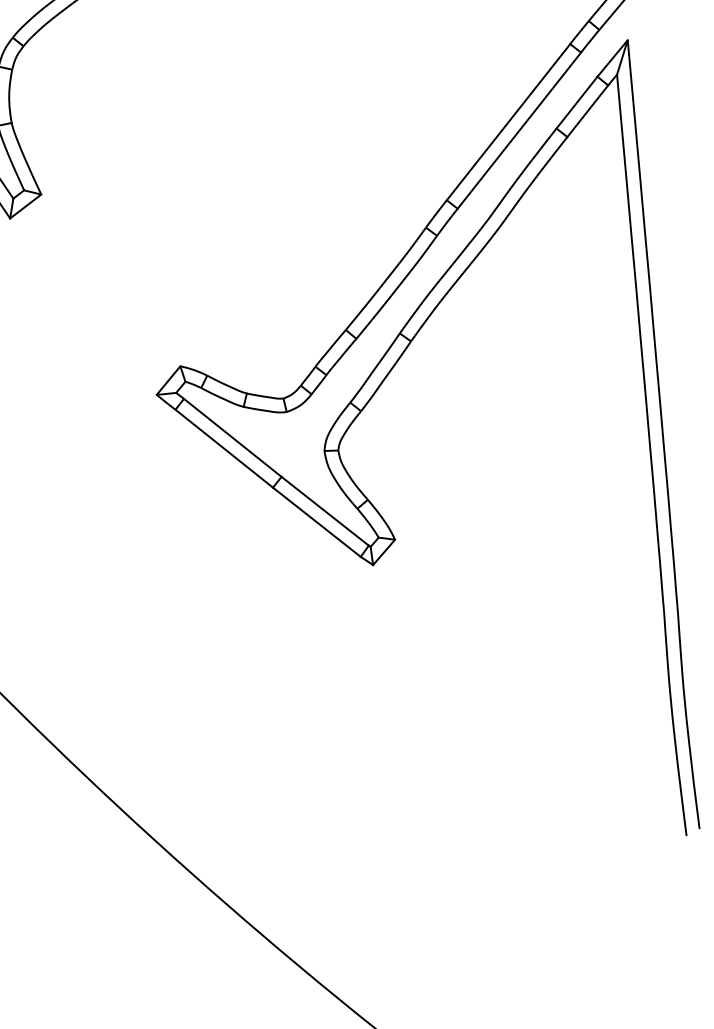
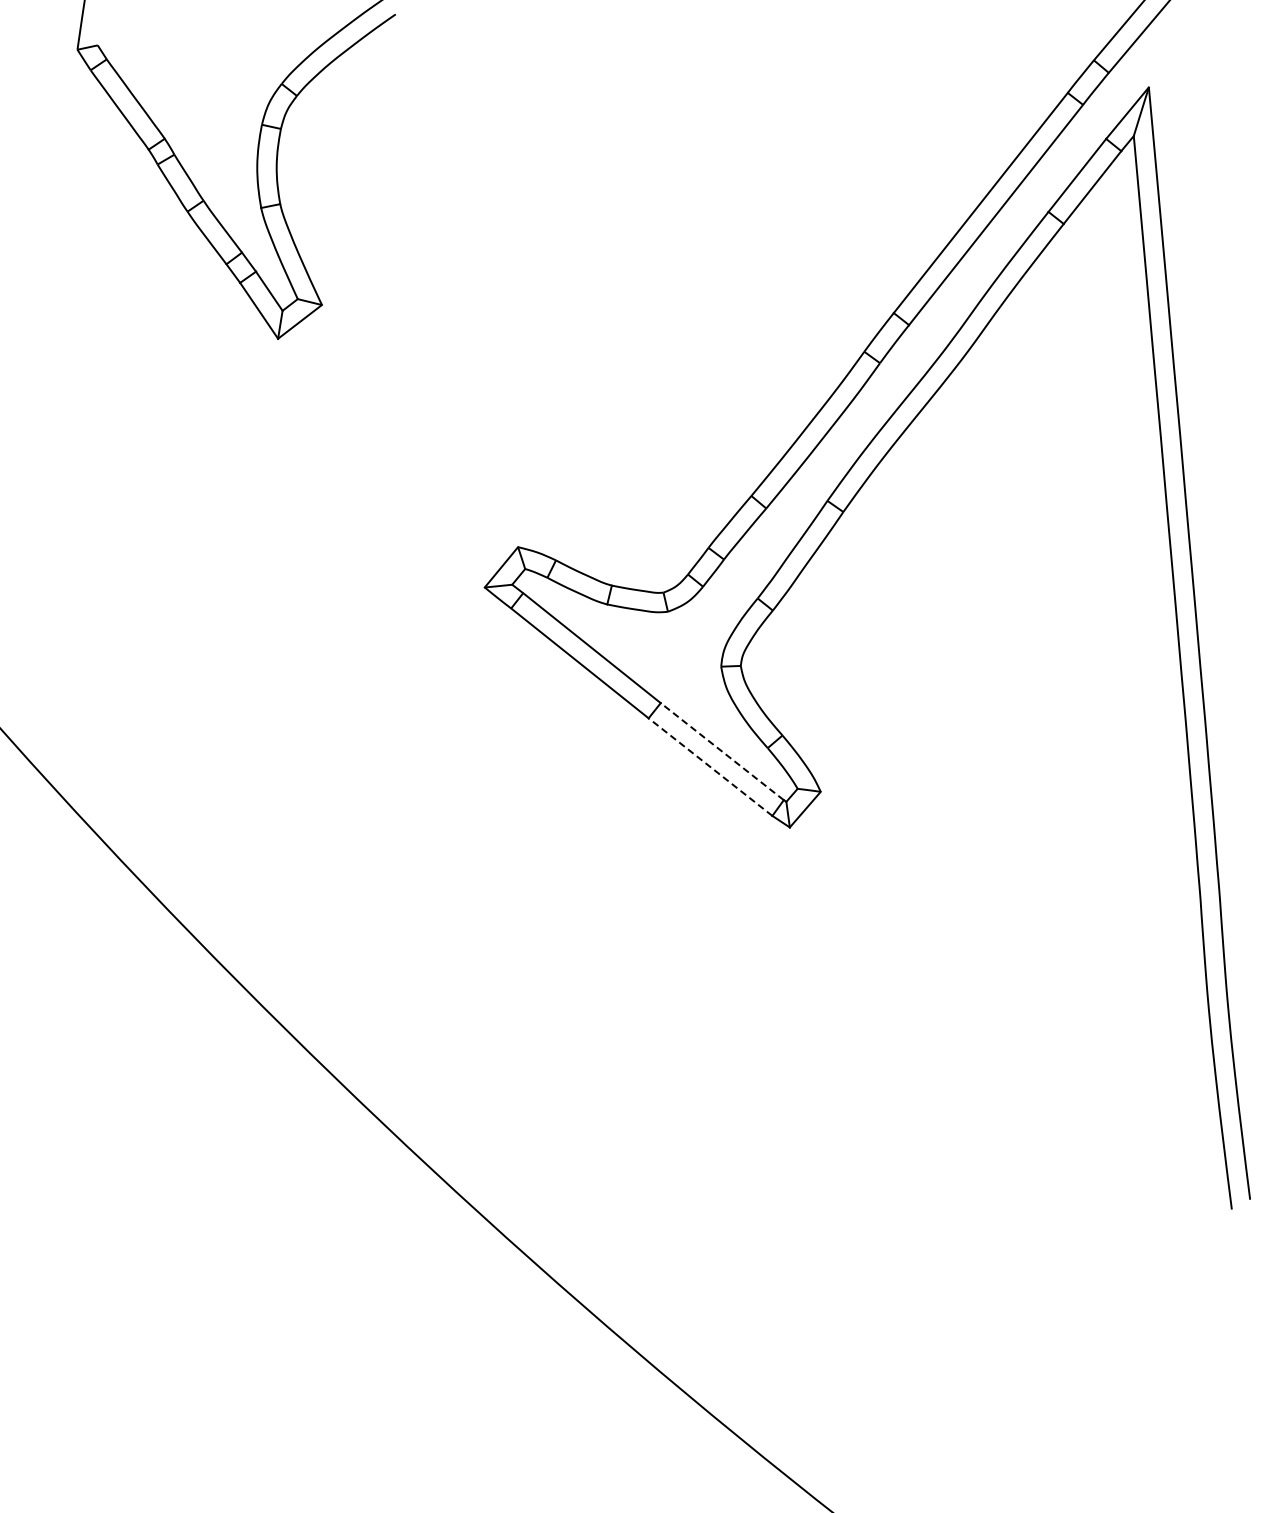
line: (324, 511) -> (721, 751), solid -> dashed
line: (316, 522) -> (710, 767), solid -> dashed

